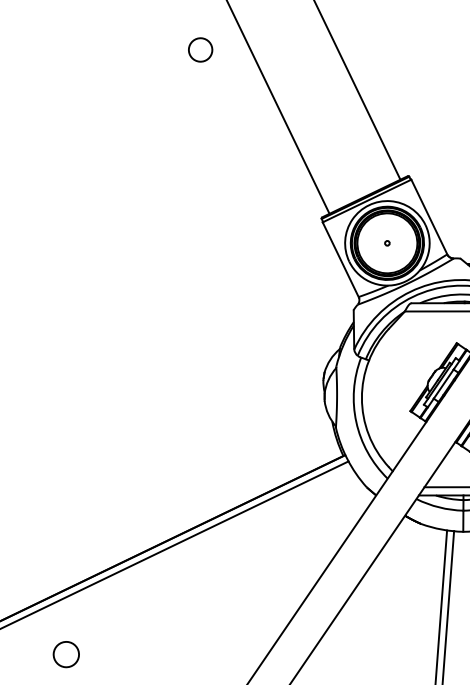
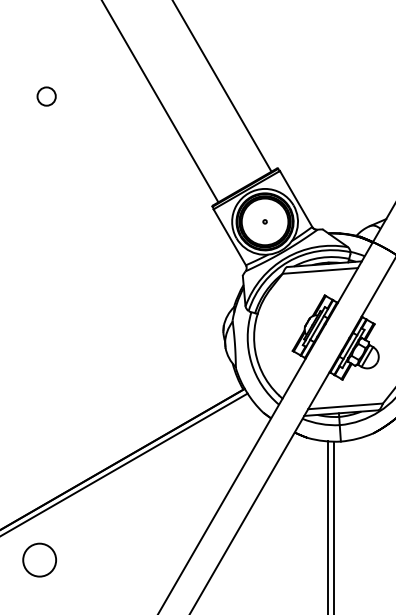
circle: (200, 49) -> (46, 96), moved
circle: (66, 653) -> (39, 559), size x1.67

